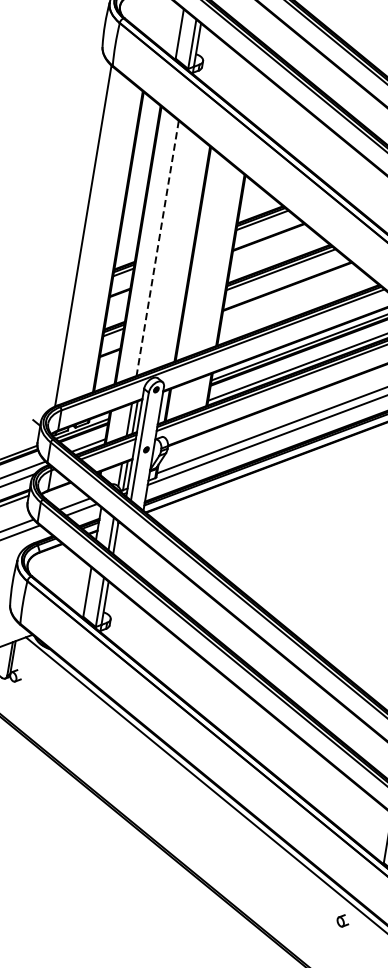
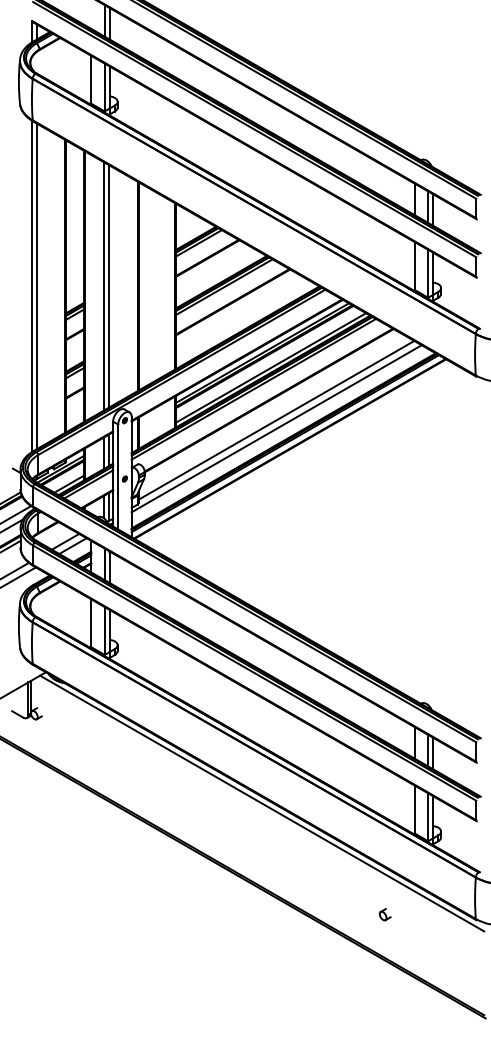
line: (88, 237) -> (36, 286), added
line: (157, 248) -> (103, 286), dashed -> solid
line: (163, 249) -> (109, 286), added
part: (342, 920) -> (384, 914), moved

